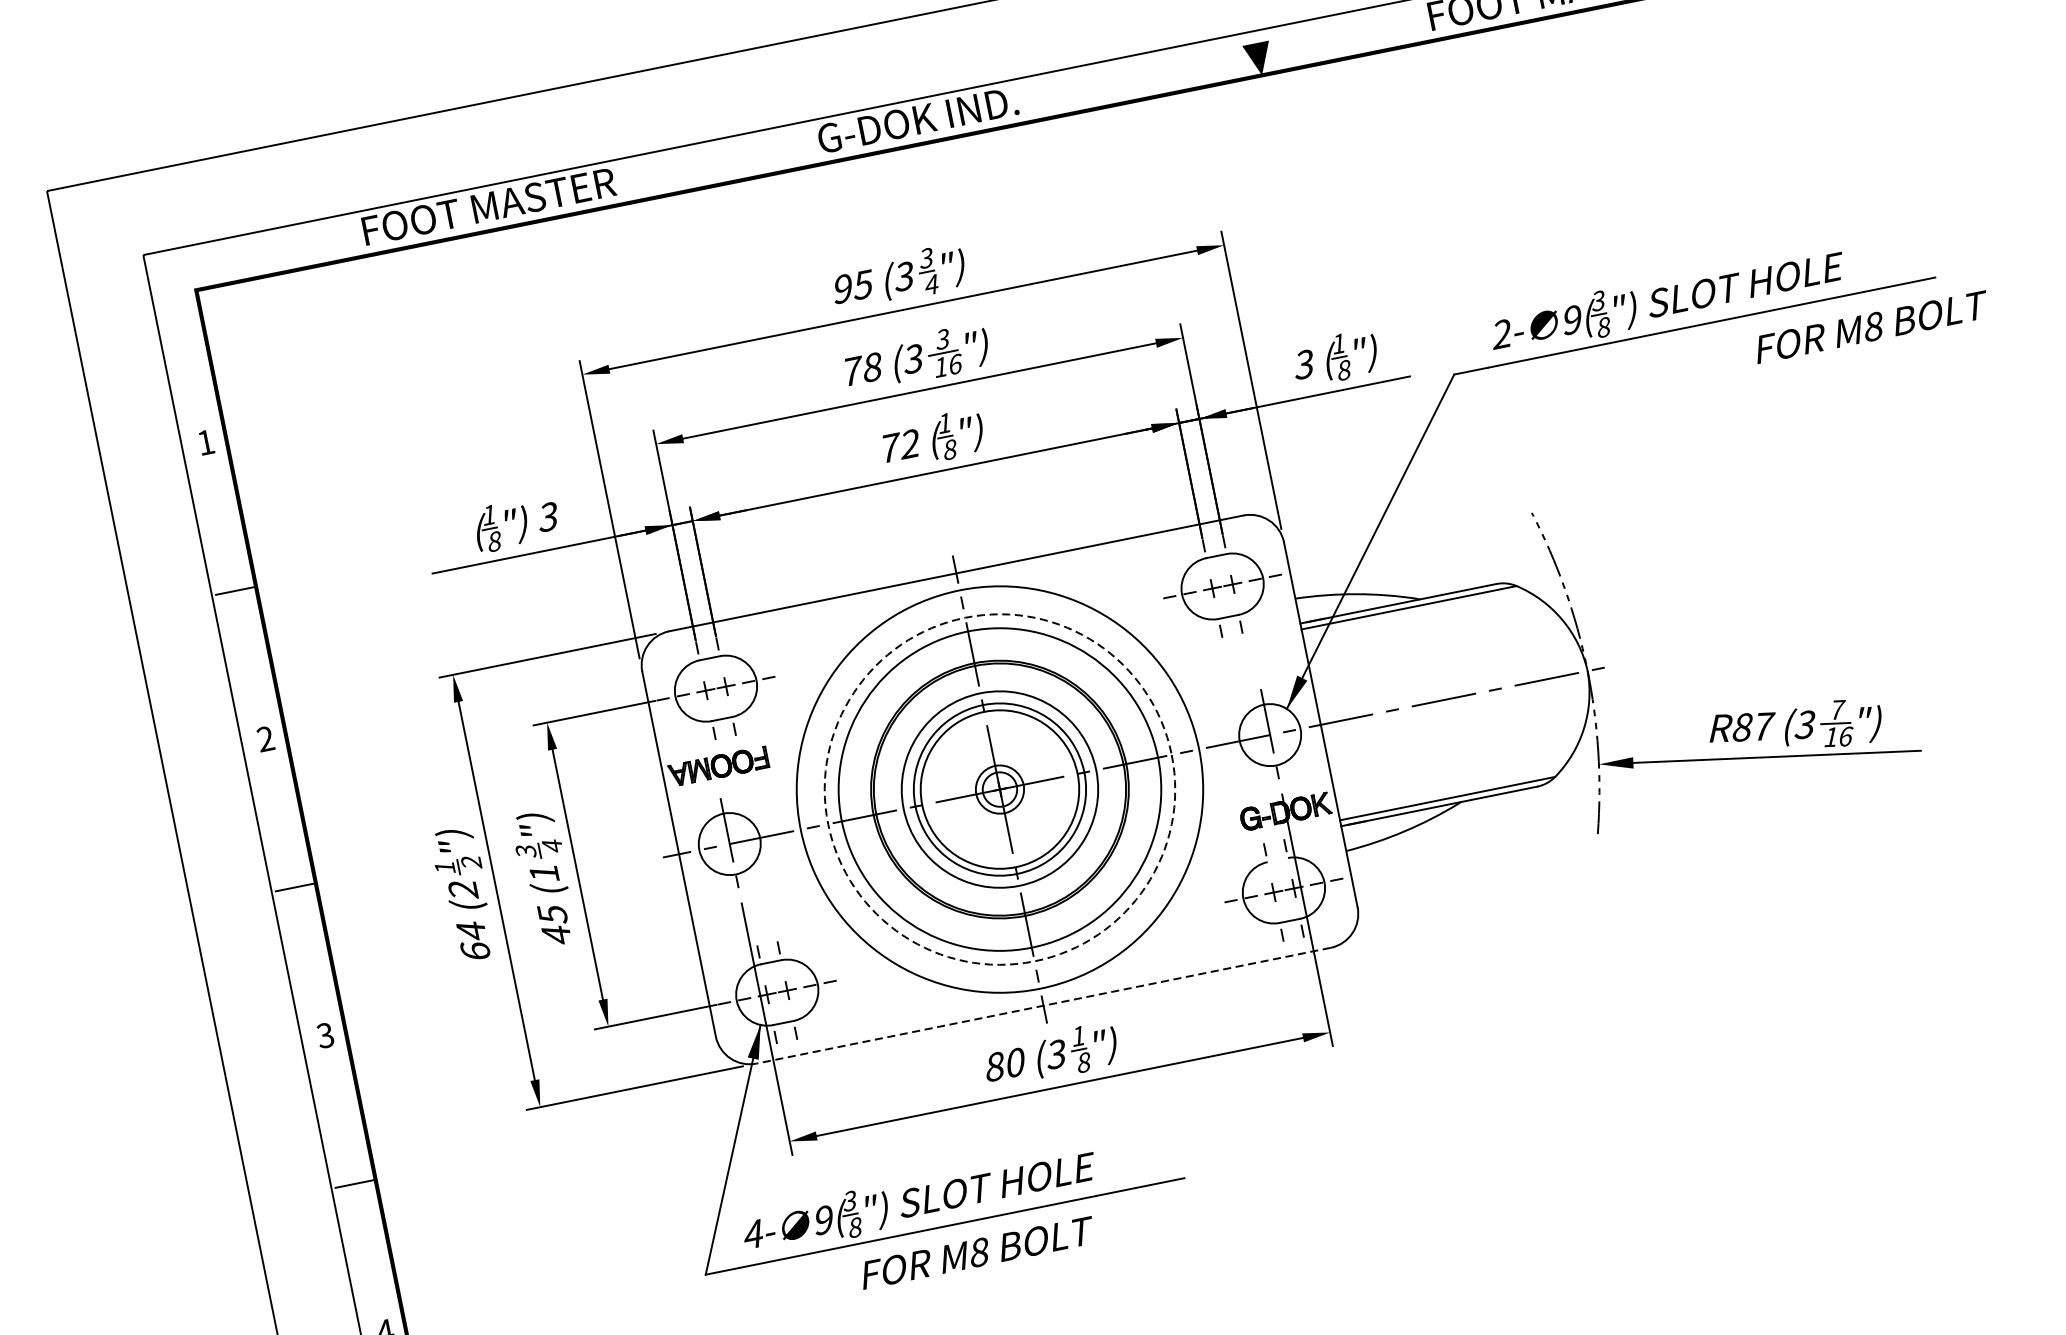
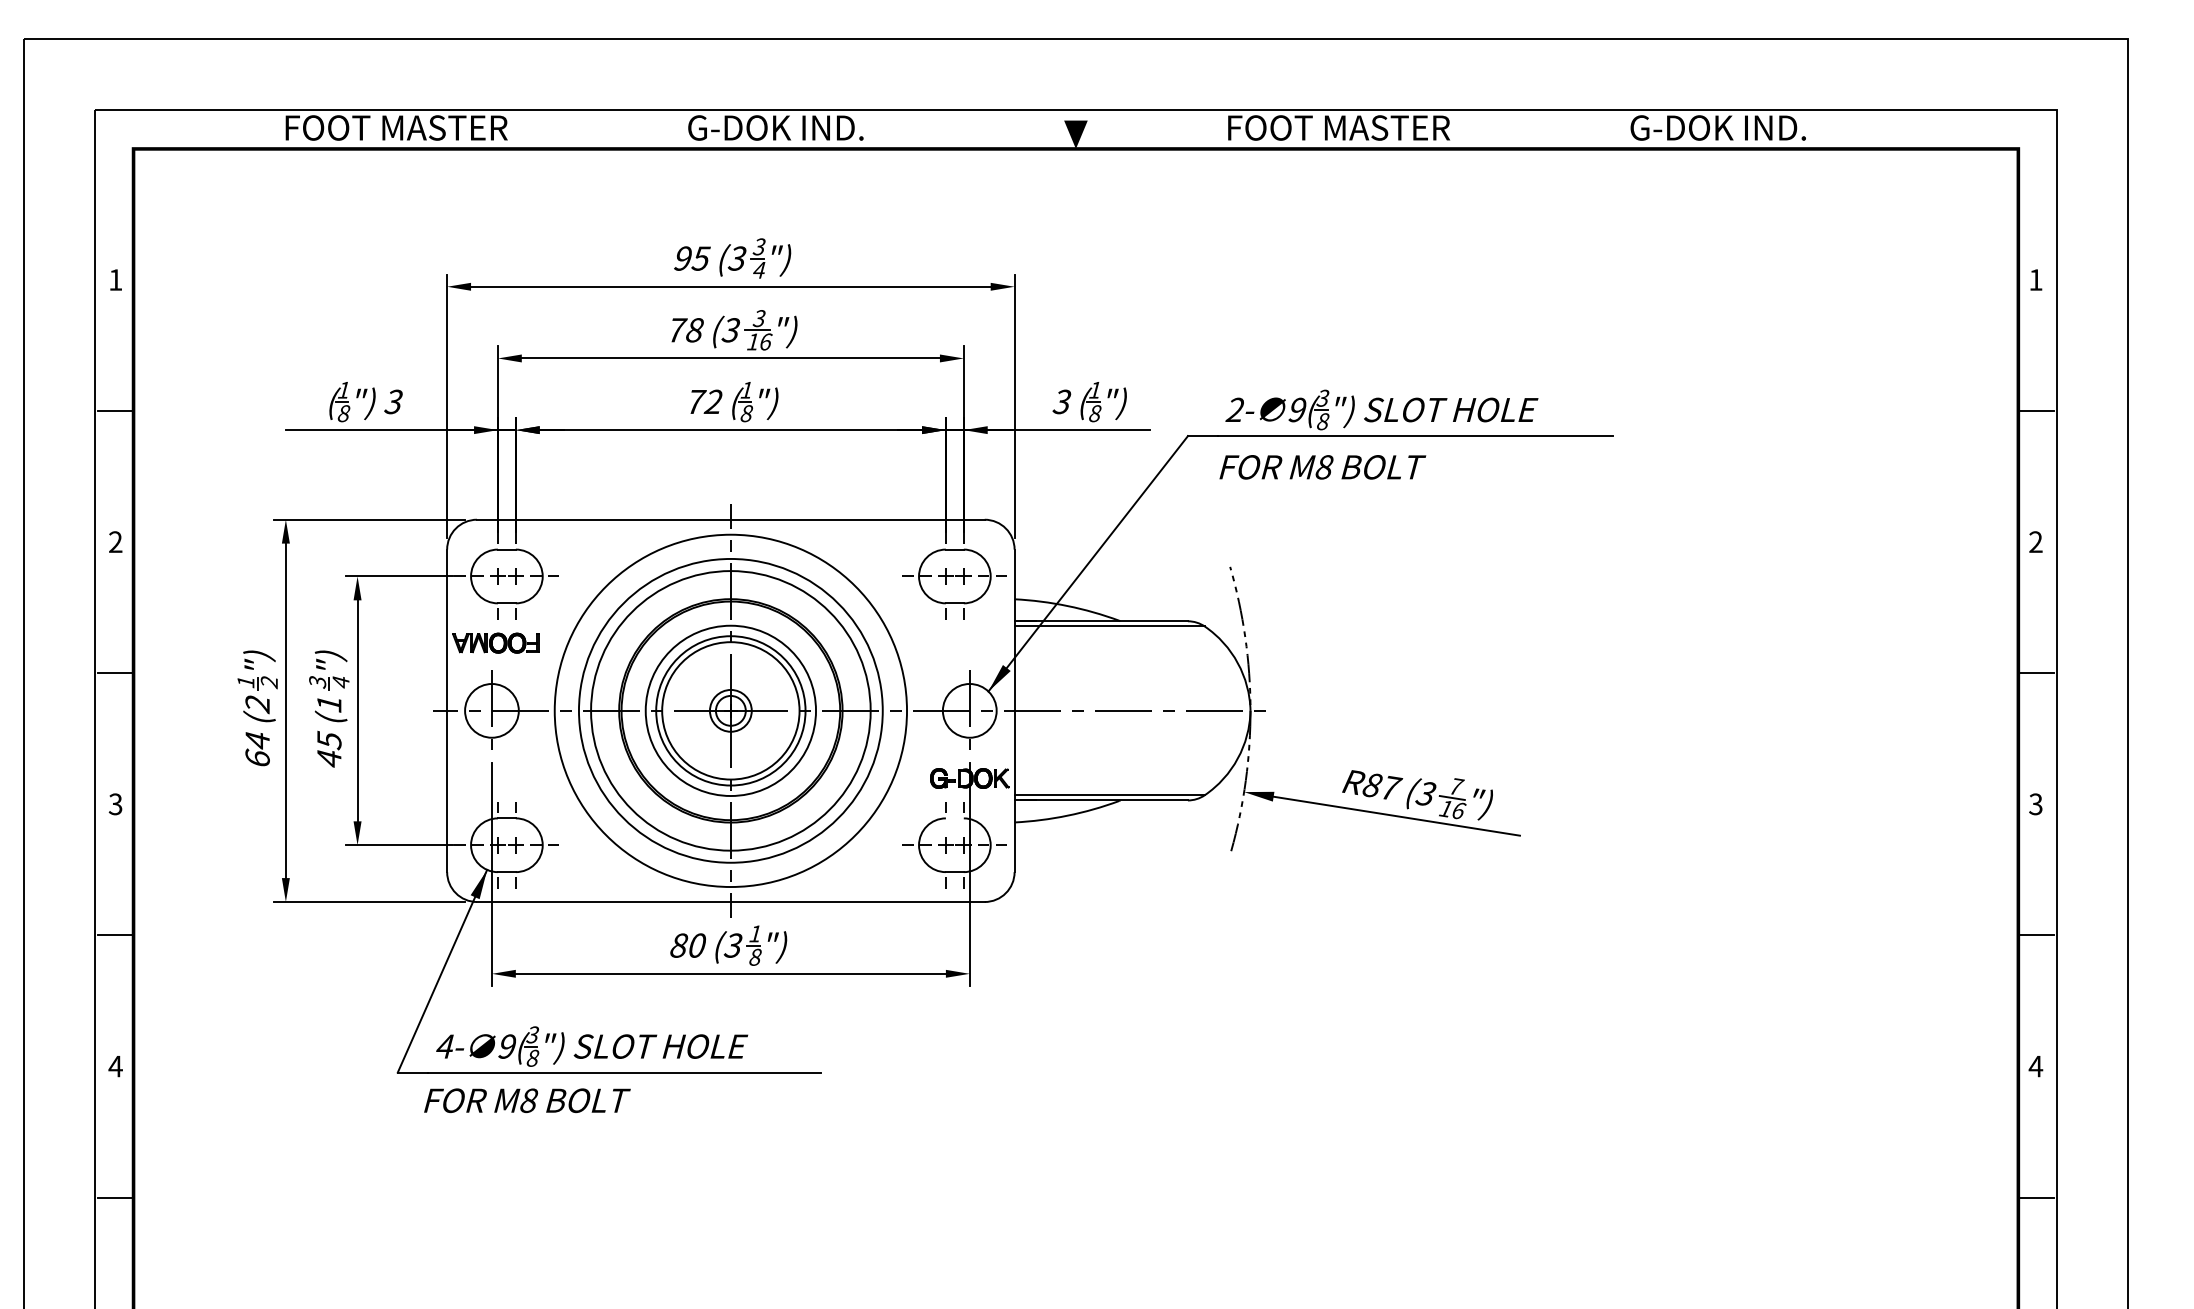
text: (1871, 327) -> (1322, 467), moved
circle: (999, 789) -> (730, 710), dashed -> solid
line: (1043, 1006) -> (730, 902), dashed -> solid
text: (977, 1252) -> (527, 1100), moved

